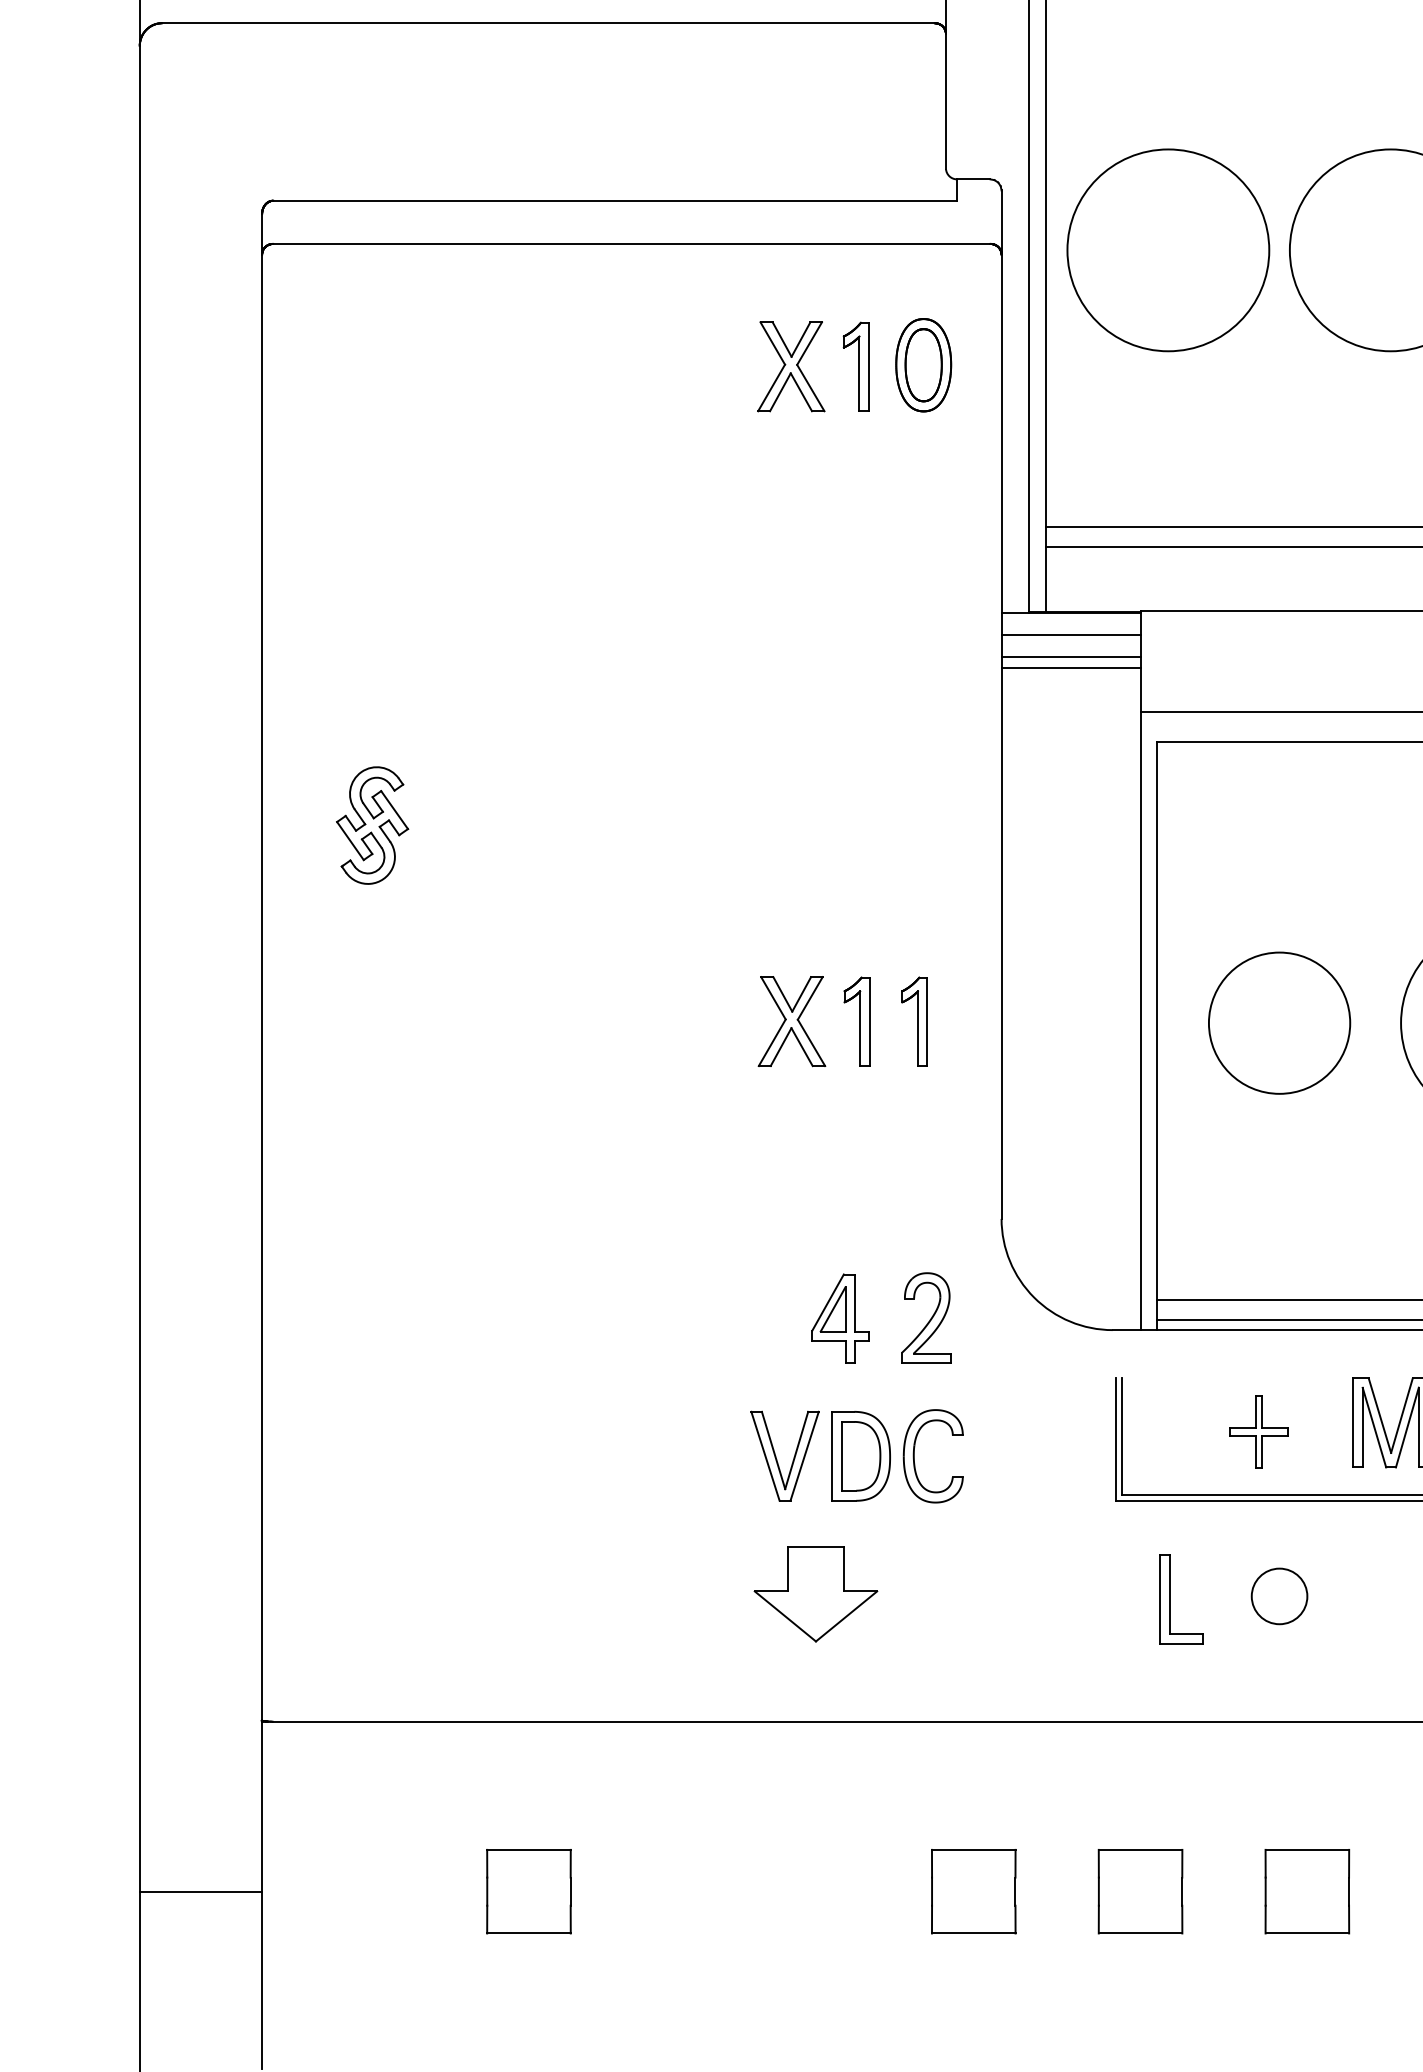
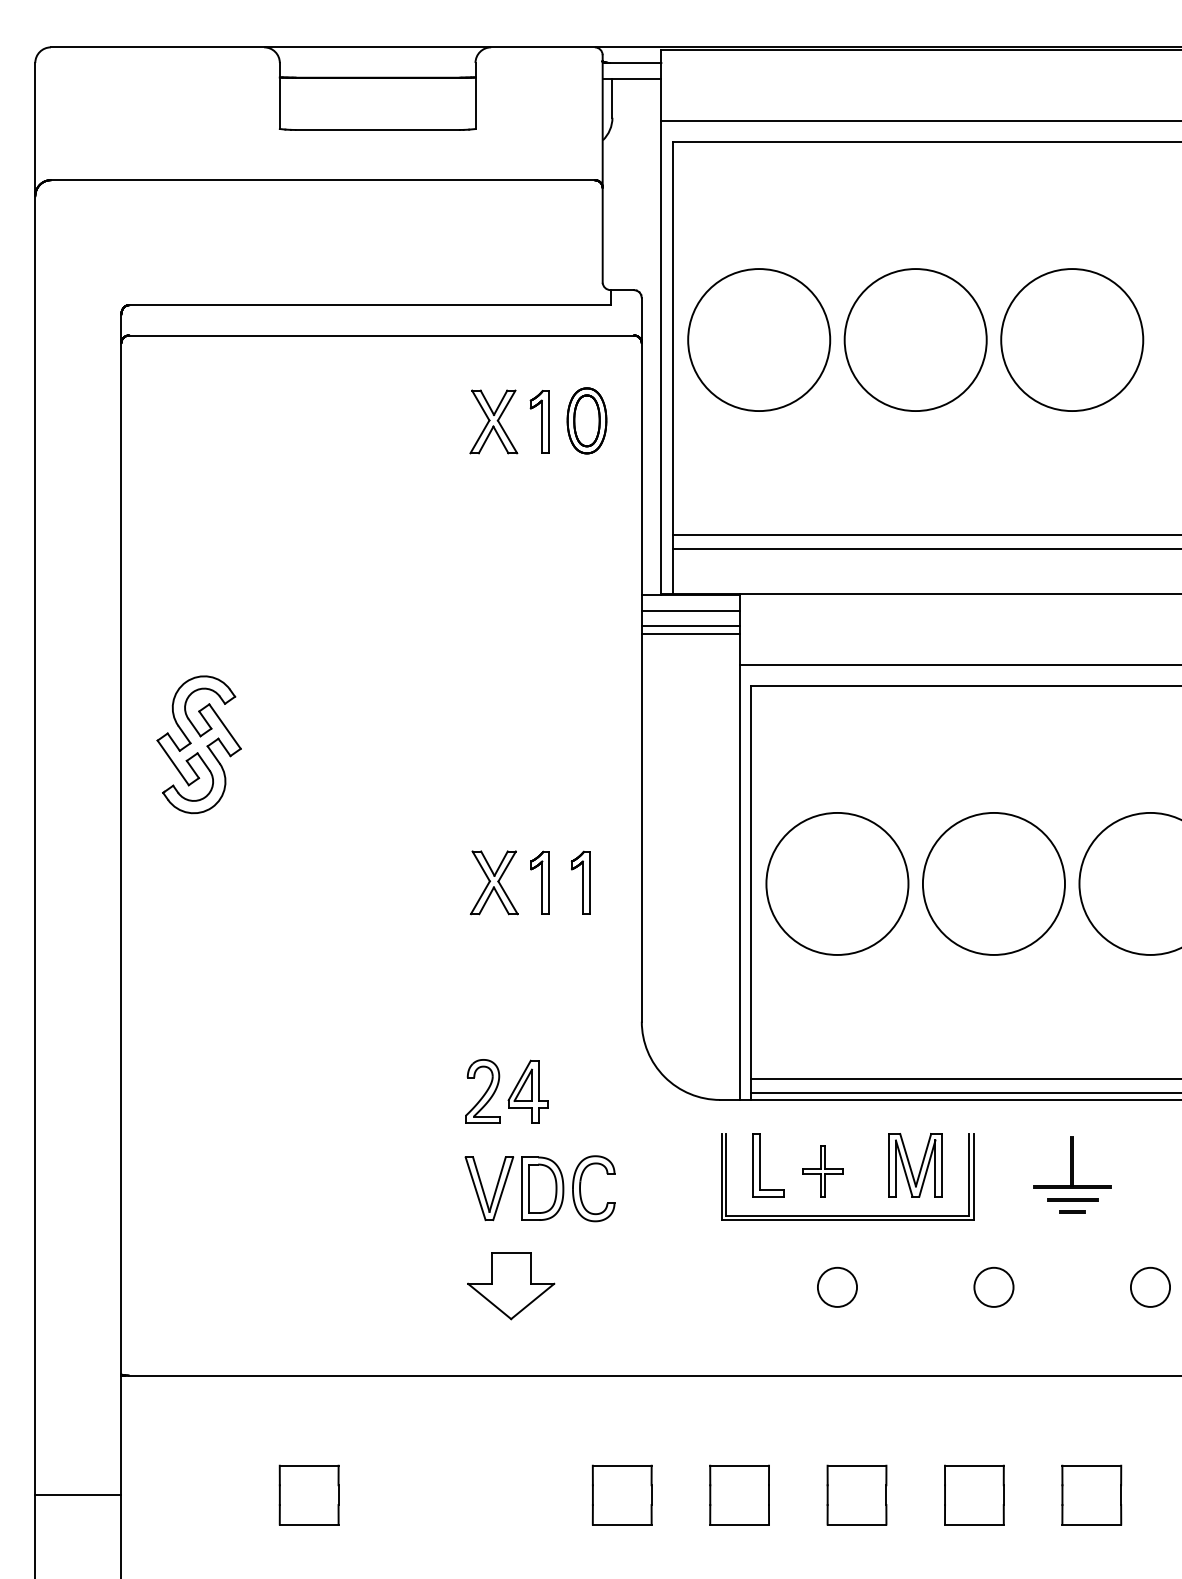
part: (371, 825) -> (198, 744), size x1.67
circle: (1279, 1022) -> (837, 883), size x1.43
part: (925, 1318) -> (482, 1091), moved
part: (1170, 1599) -> (760, 1165), moved

